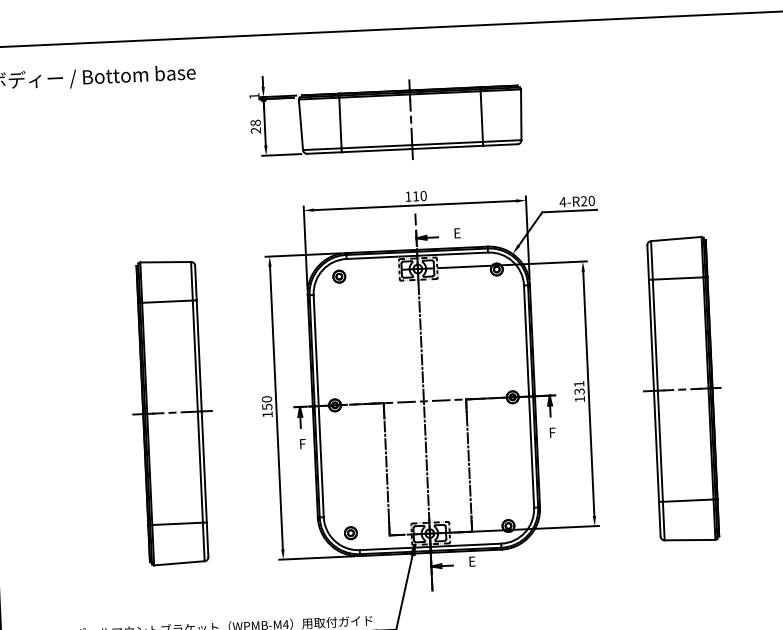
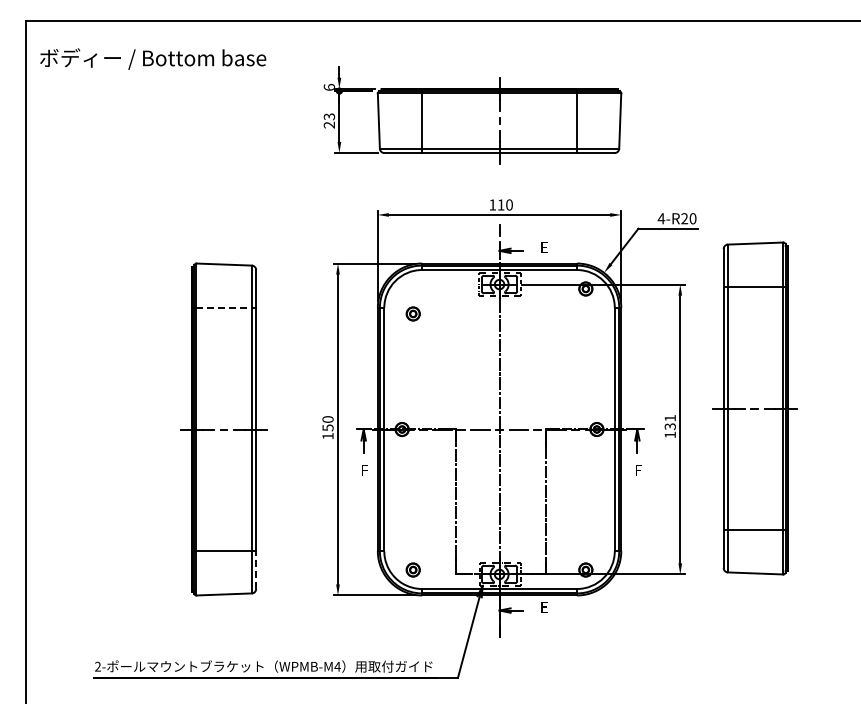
text: (254, 95) -> (329, 86), 1 -> 6
text: (254, 122) -> (328, 116), 28 -> 23
part: (338, 276) -> (412, 313), moved
line: (167, 301) -> (224, 307), solid -> dashed
part: (682, 389) -> (754, 408), moved
line: (207, 540) -> (256, 570), solid -> dashed

